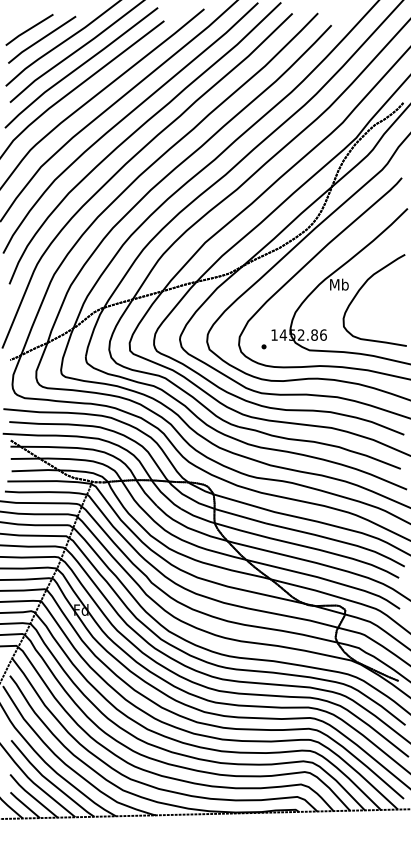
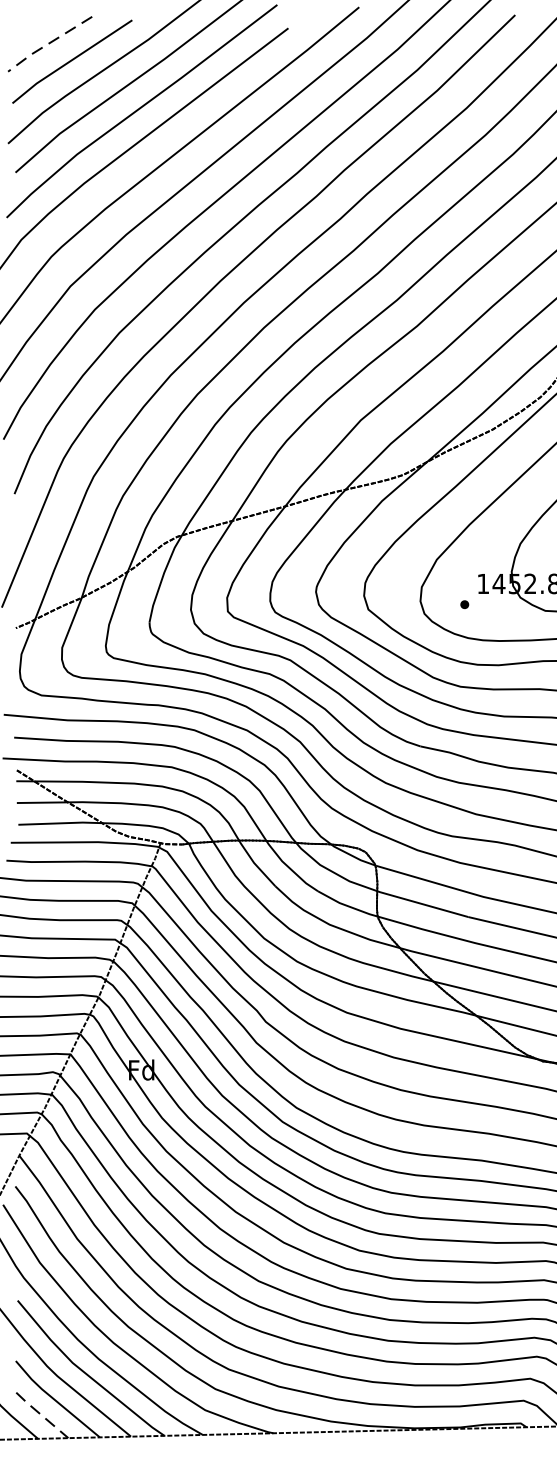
line: (28, 30) -> (48, 45), solid -> dashed
line: (24, 804) -> (41, 1414), solid -> dashed

